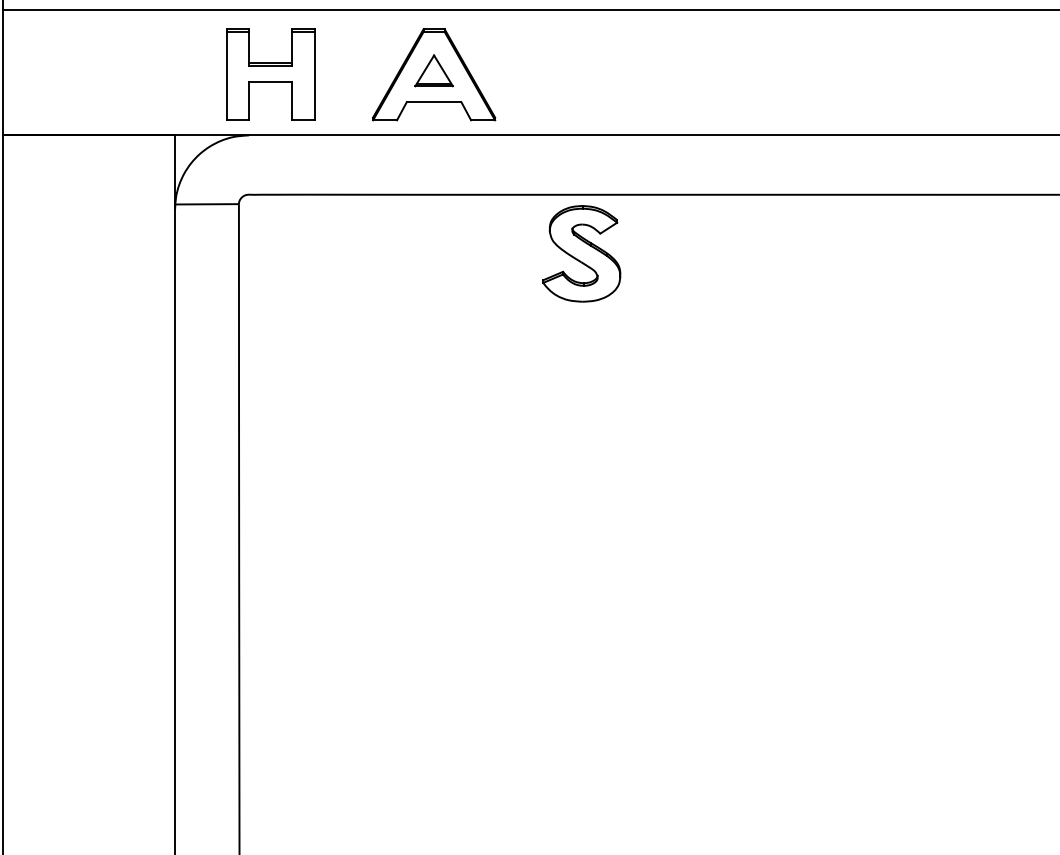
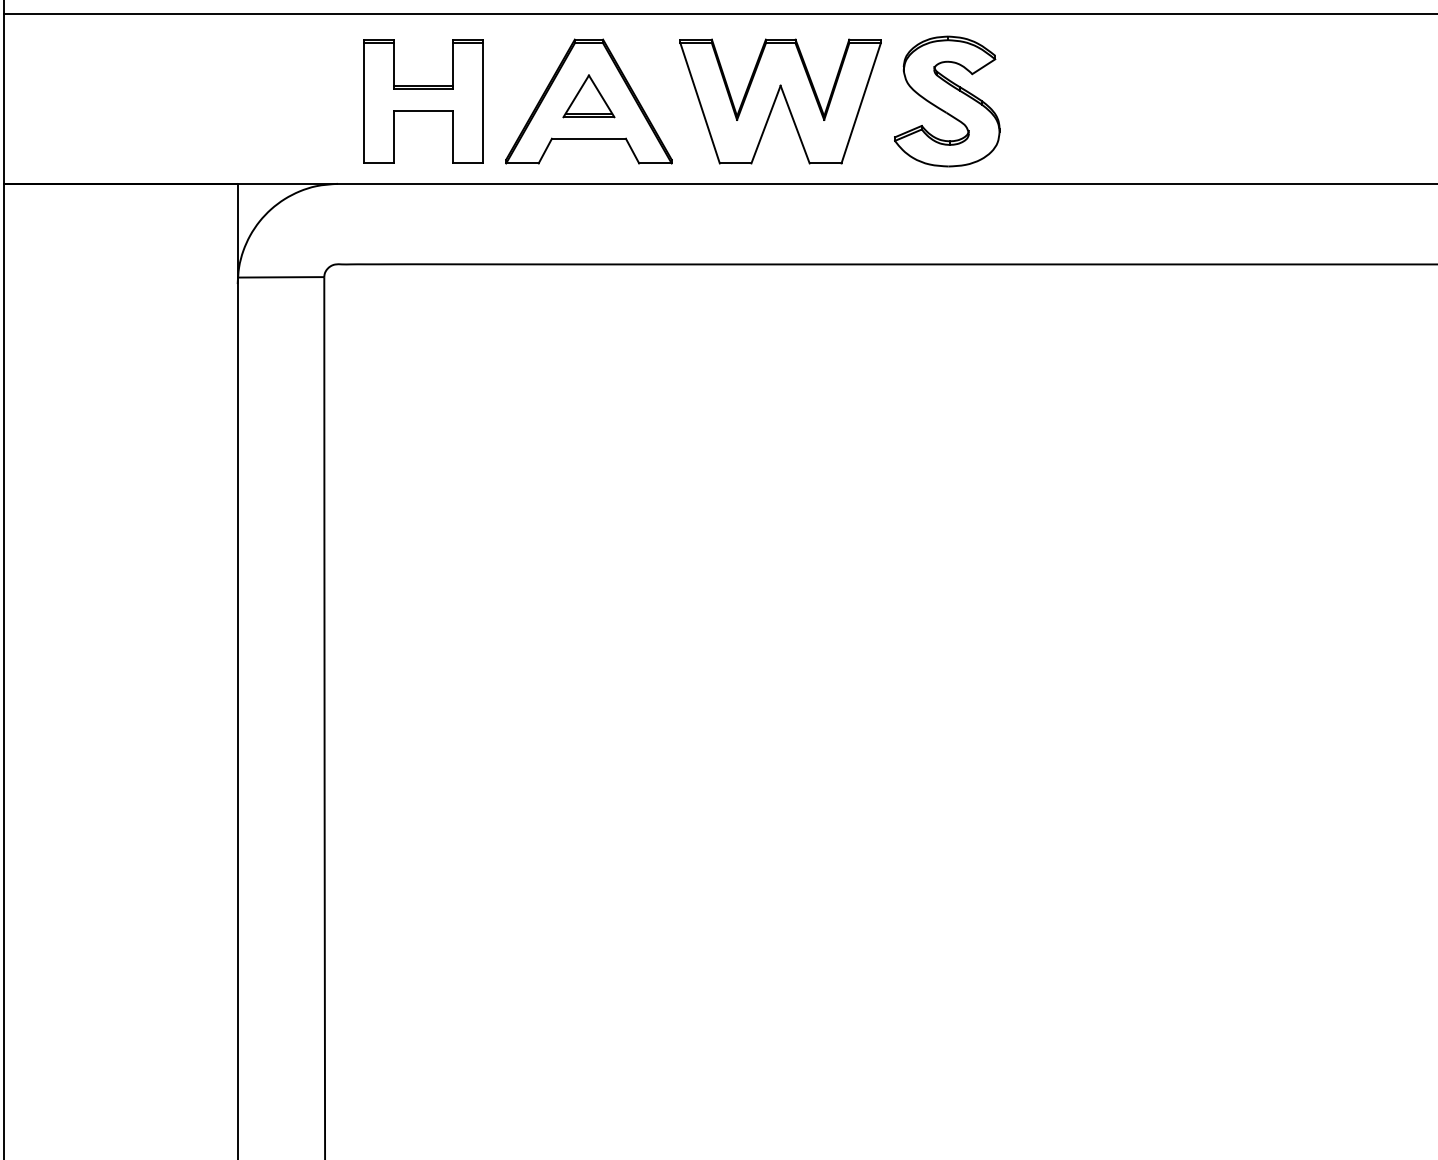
part: (270, 74) -> (423, 101), moved
part: (575, 74) -> (780, 101), added
part: (581, 253) -> (947, 101), moved

